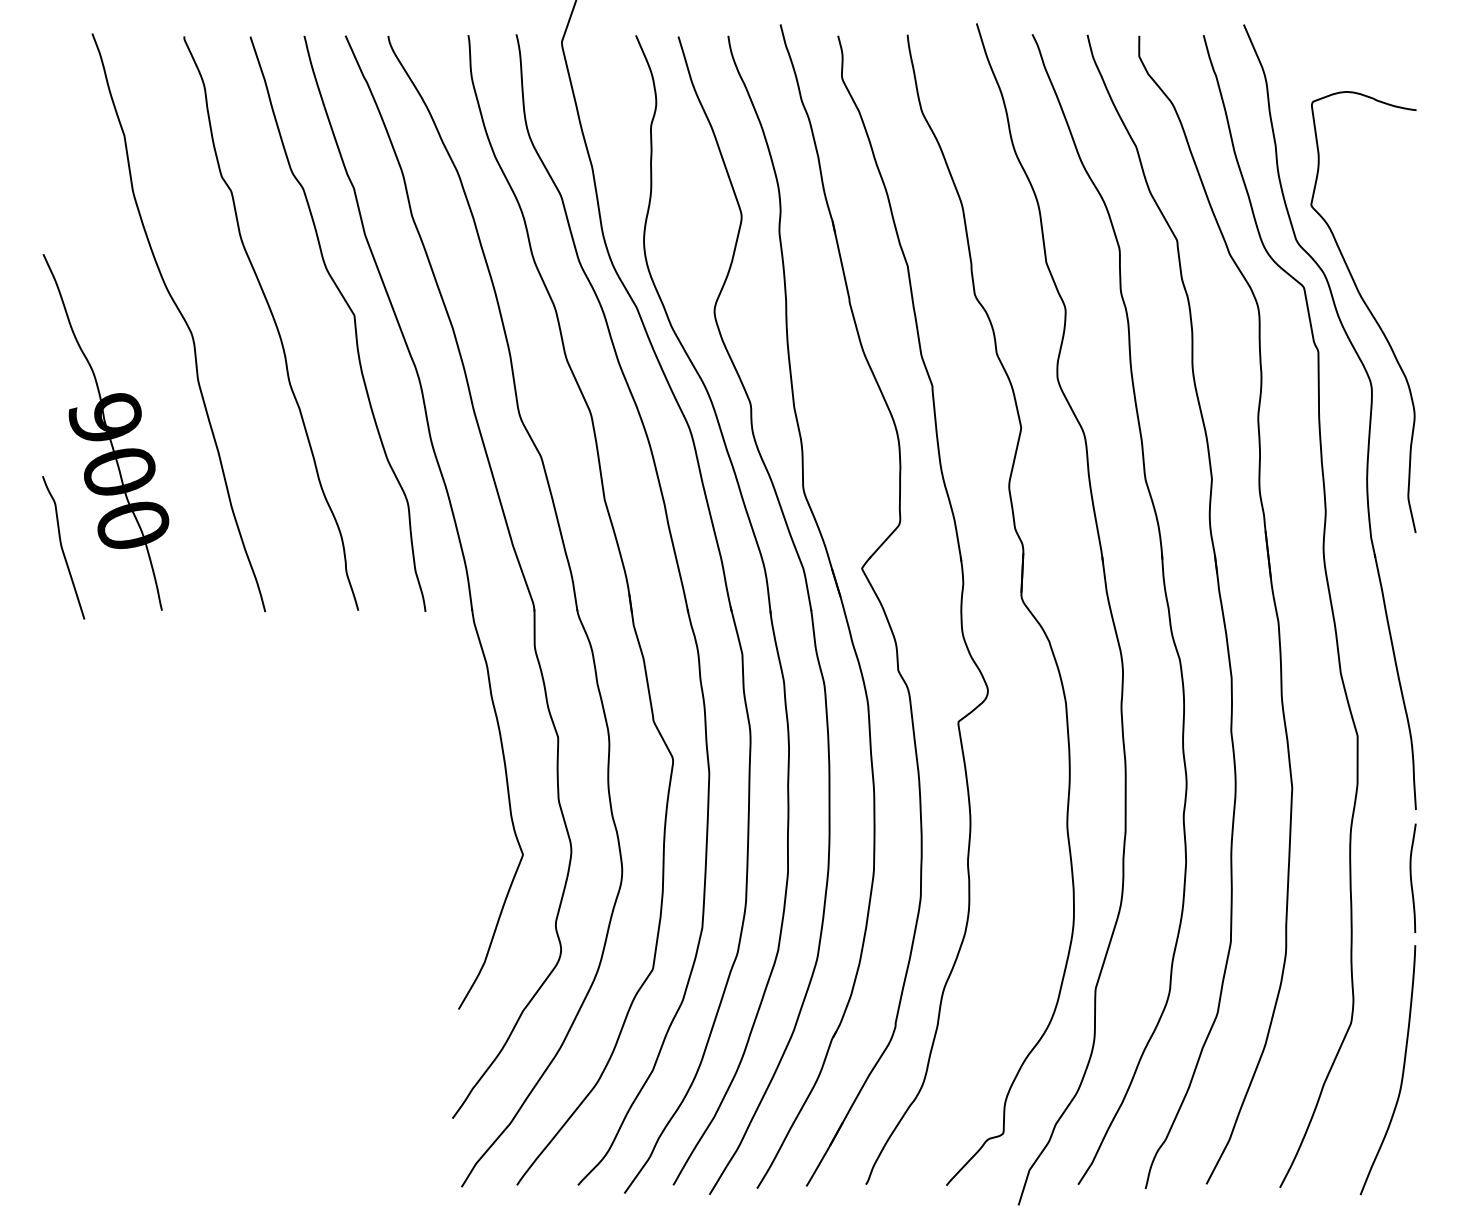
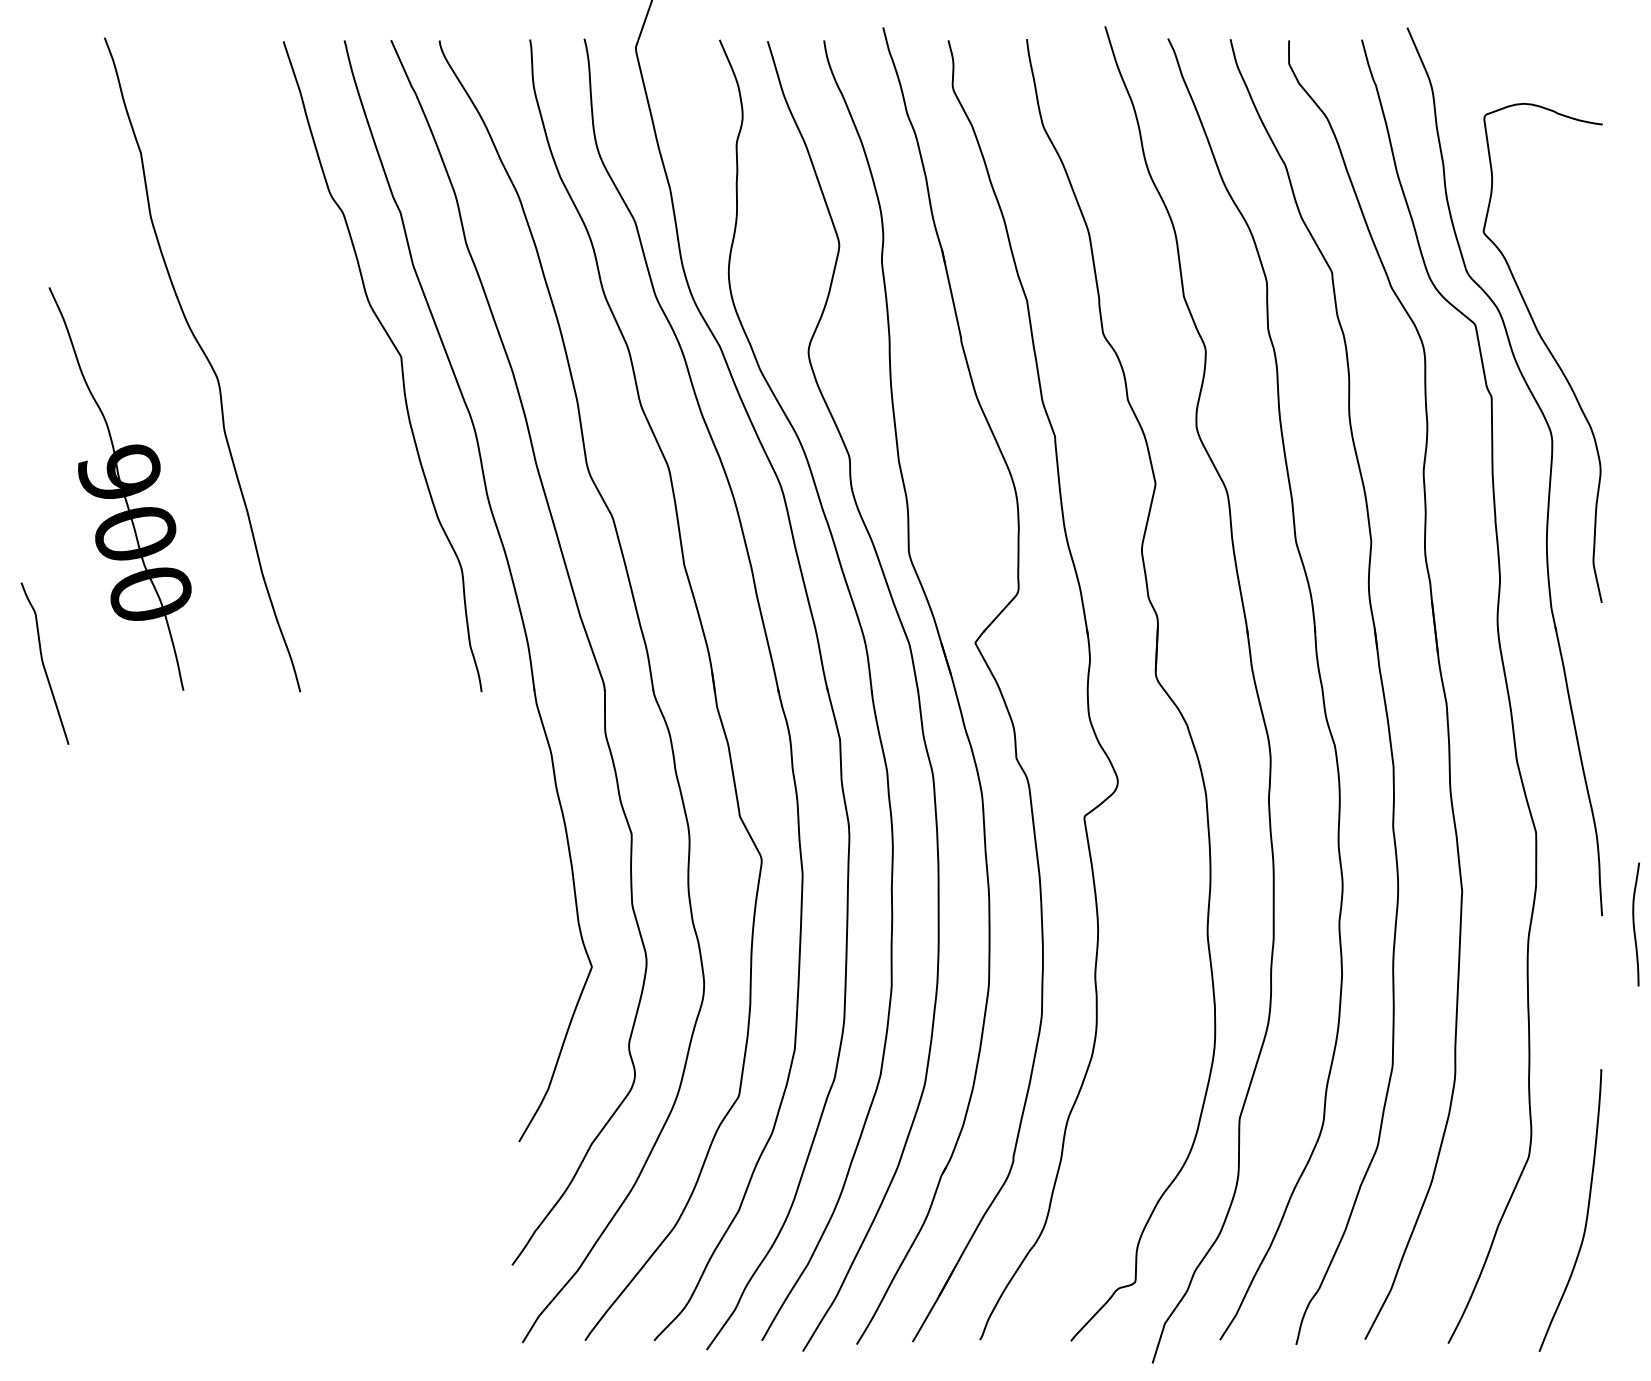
curve: (273, 321) -> (309, 363), removed
curve: (62, 547) -> (43, 663), moved
curve: (1411, 878) -> (1634, 924), moved

